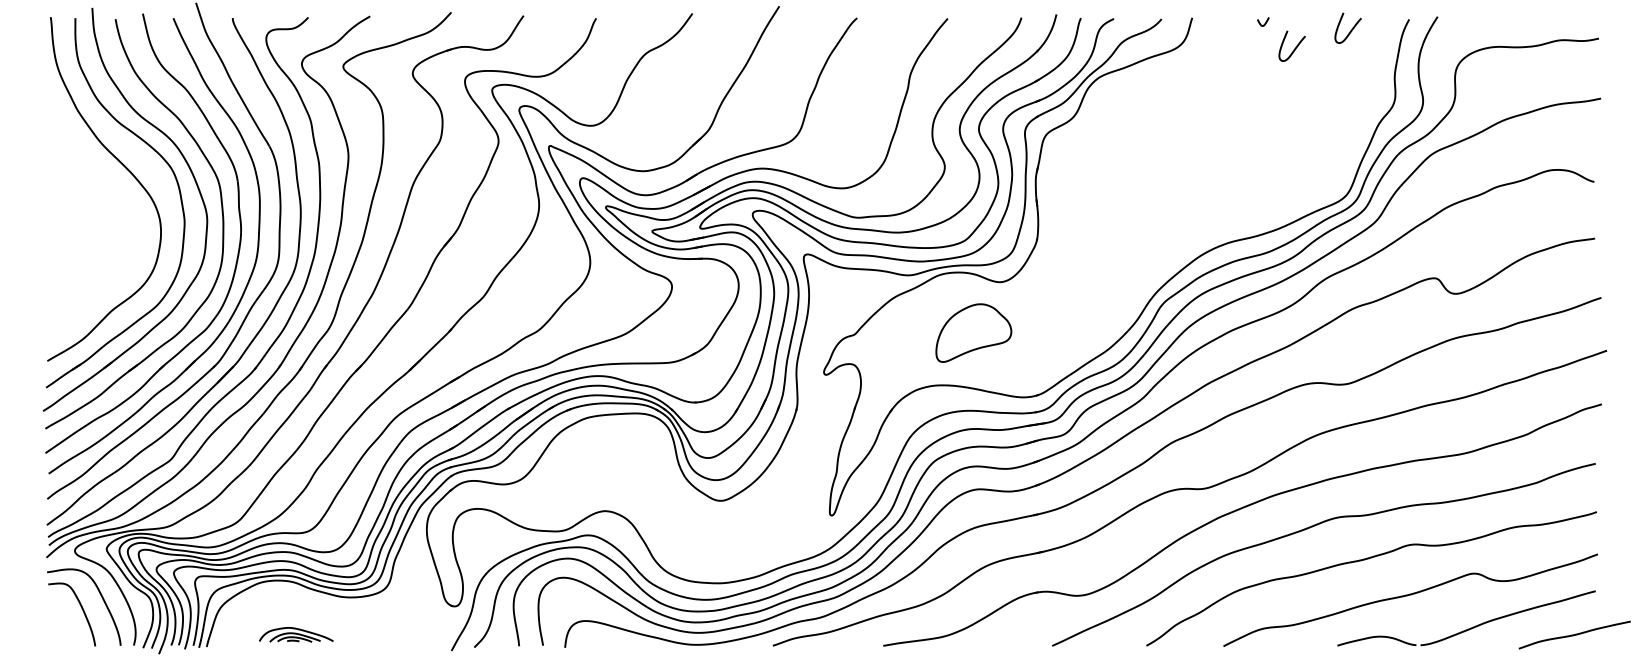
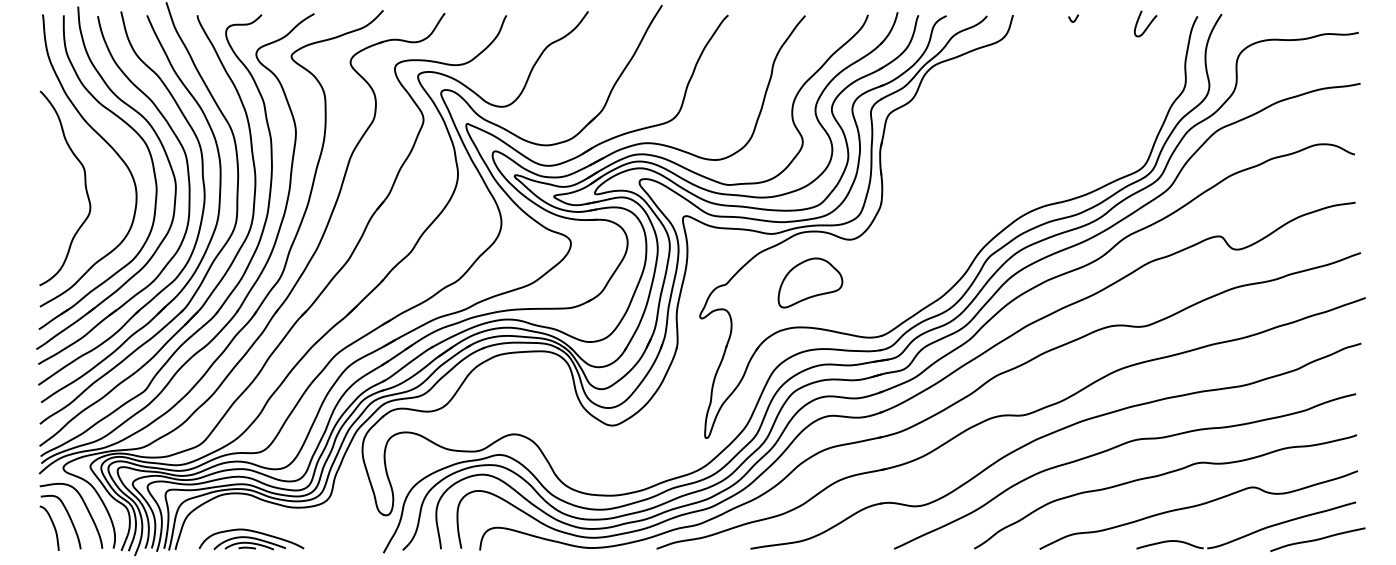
curve: (1294, 48) -> (1100, 41), removed
curve: (100, 221) -> (85, 188), added
part: (973, 332) -> (810, 282), moved
curve: (62, 618) -> (52, 525), added
part: (296, 634) -> (251, 539), size x1.67
curve: (1574, 634) -> (1317, 539), moved

